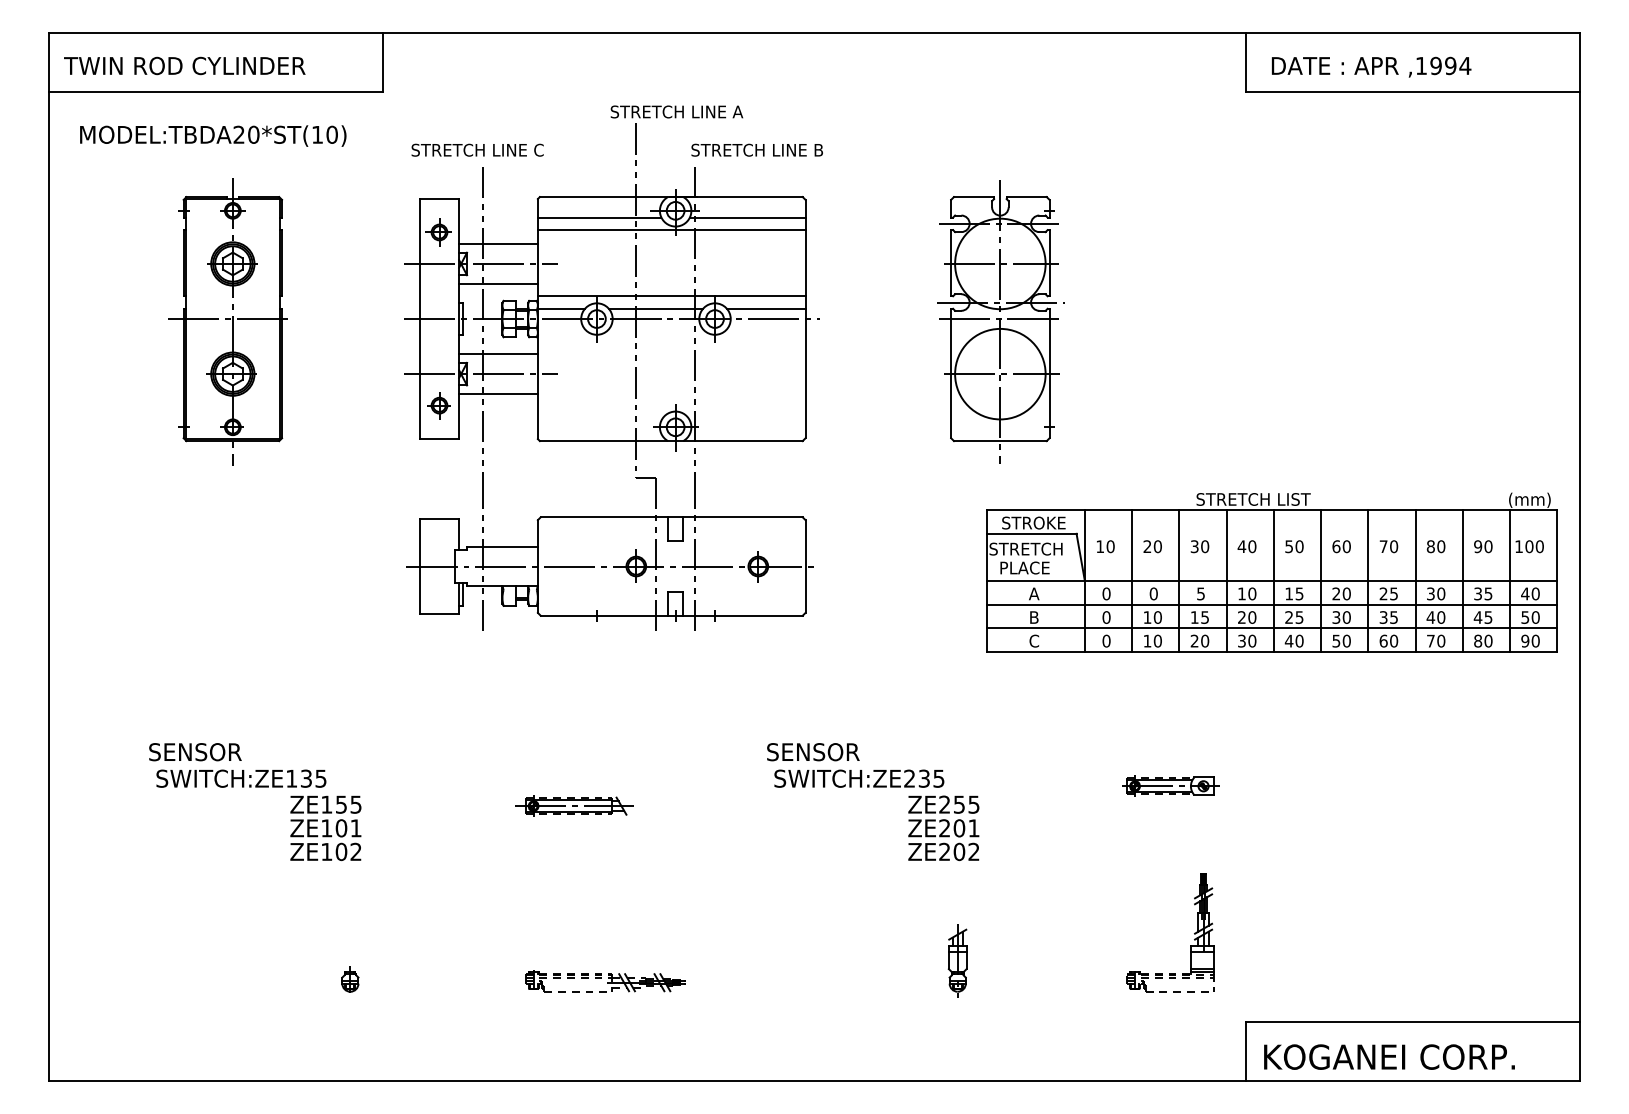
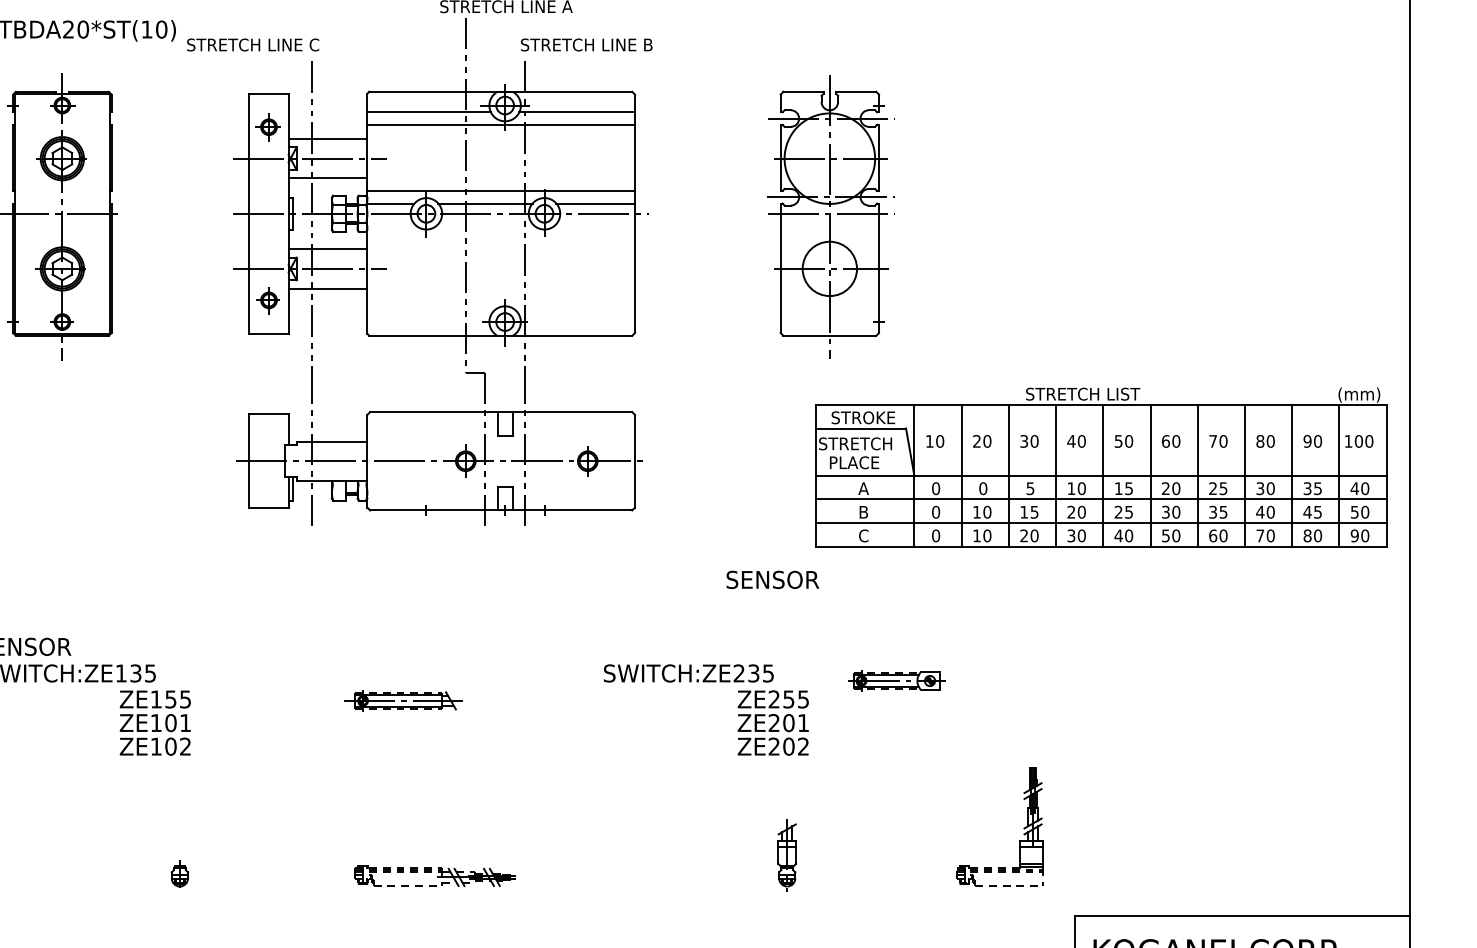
text: (477, 149) -> (252, 44), moved
circle: (1000, 373) -> (829, 268), size x0.6
text: (813, 752) -> (772, 580), moved
part: (1170, 785) -> (896, 680), moved

